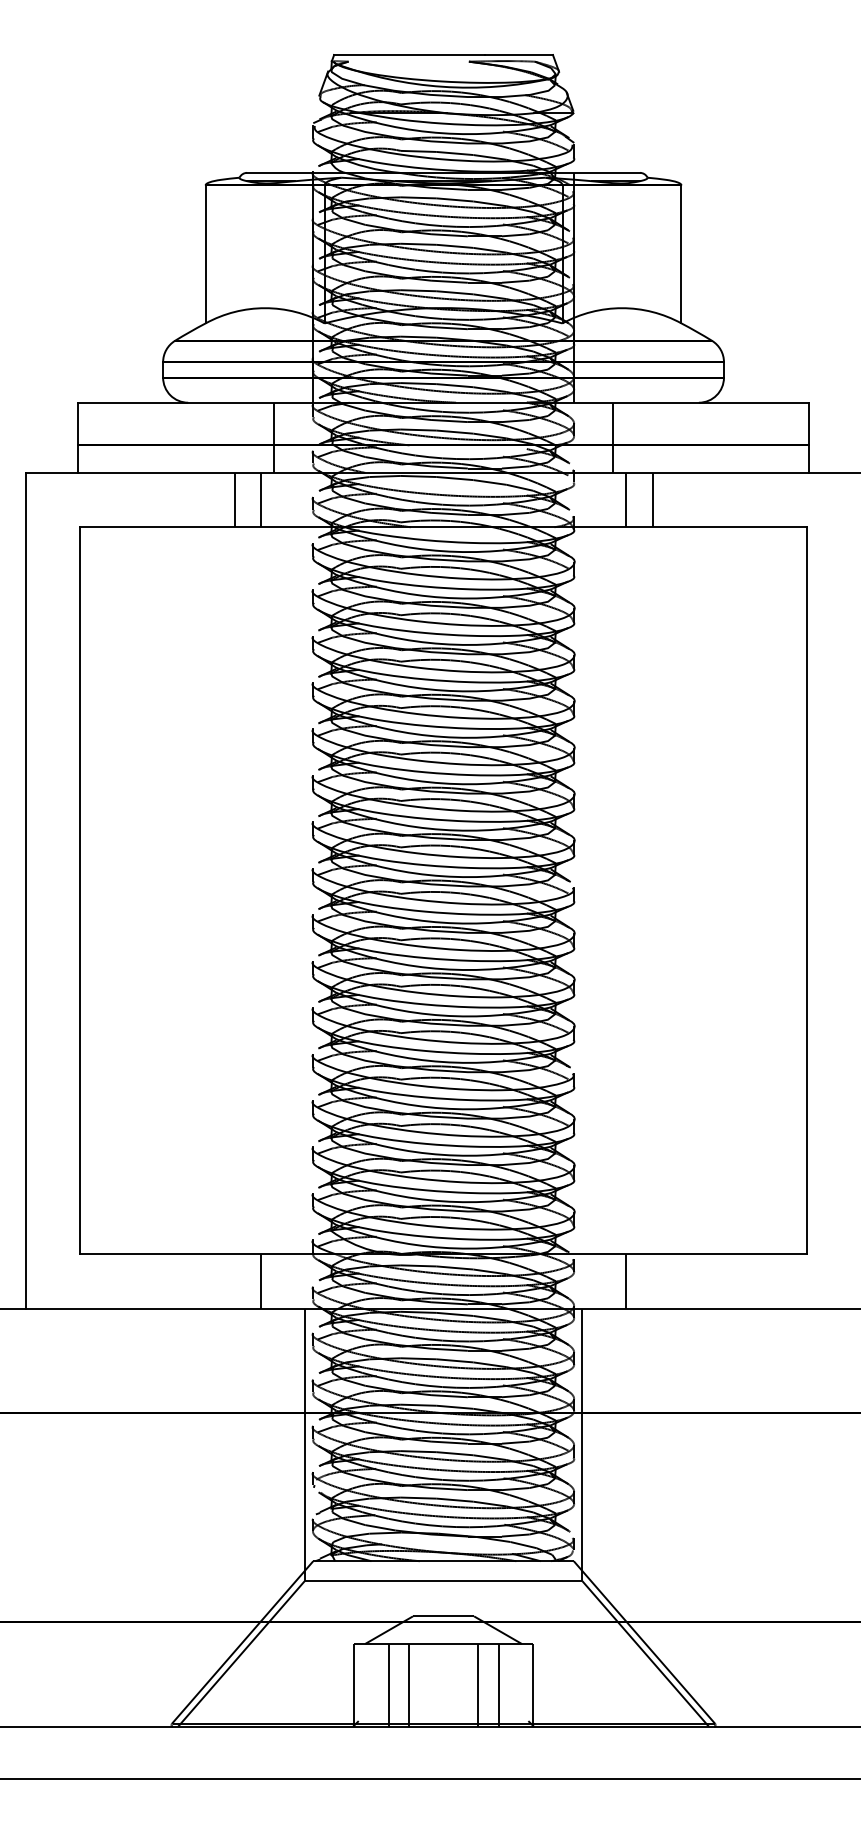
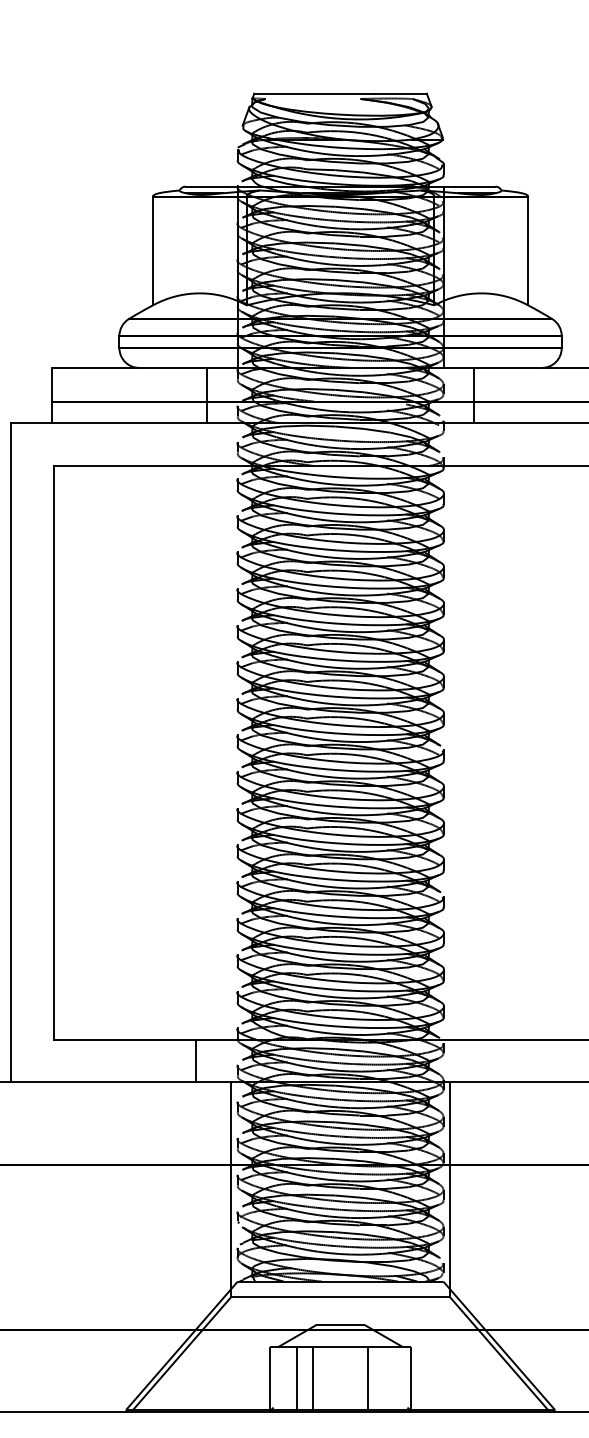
line: (234, 499) -> (175, 444), removed
line: (260, 499) -> (196, 444), removed
line: (626, 499) -> (484, 444), removed
line: (652, 499) -> (505, 444), removed
line: (626, 1281) -> (484, 1060), removed
line: (498, 1684) -> (383, 1378), removed

